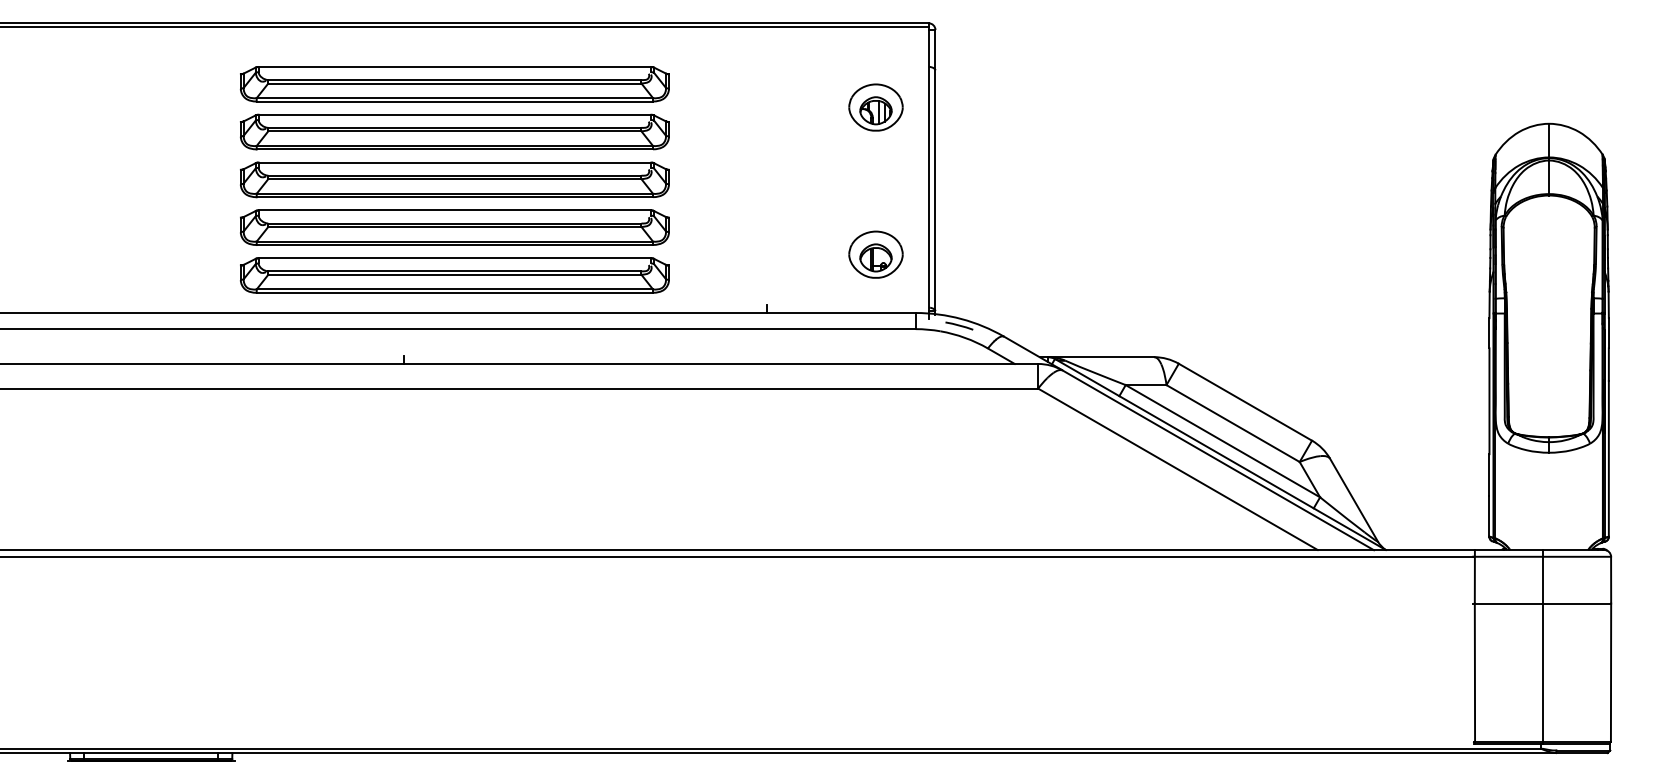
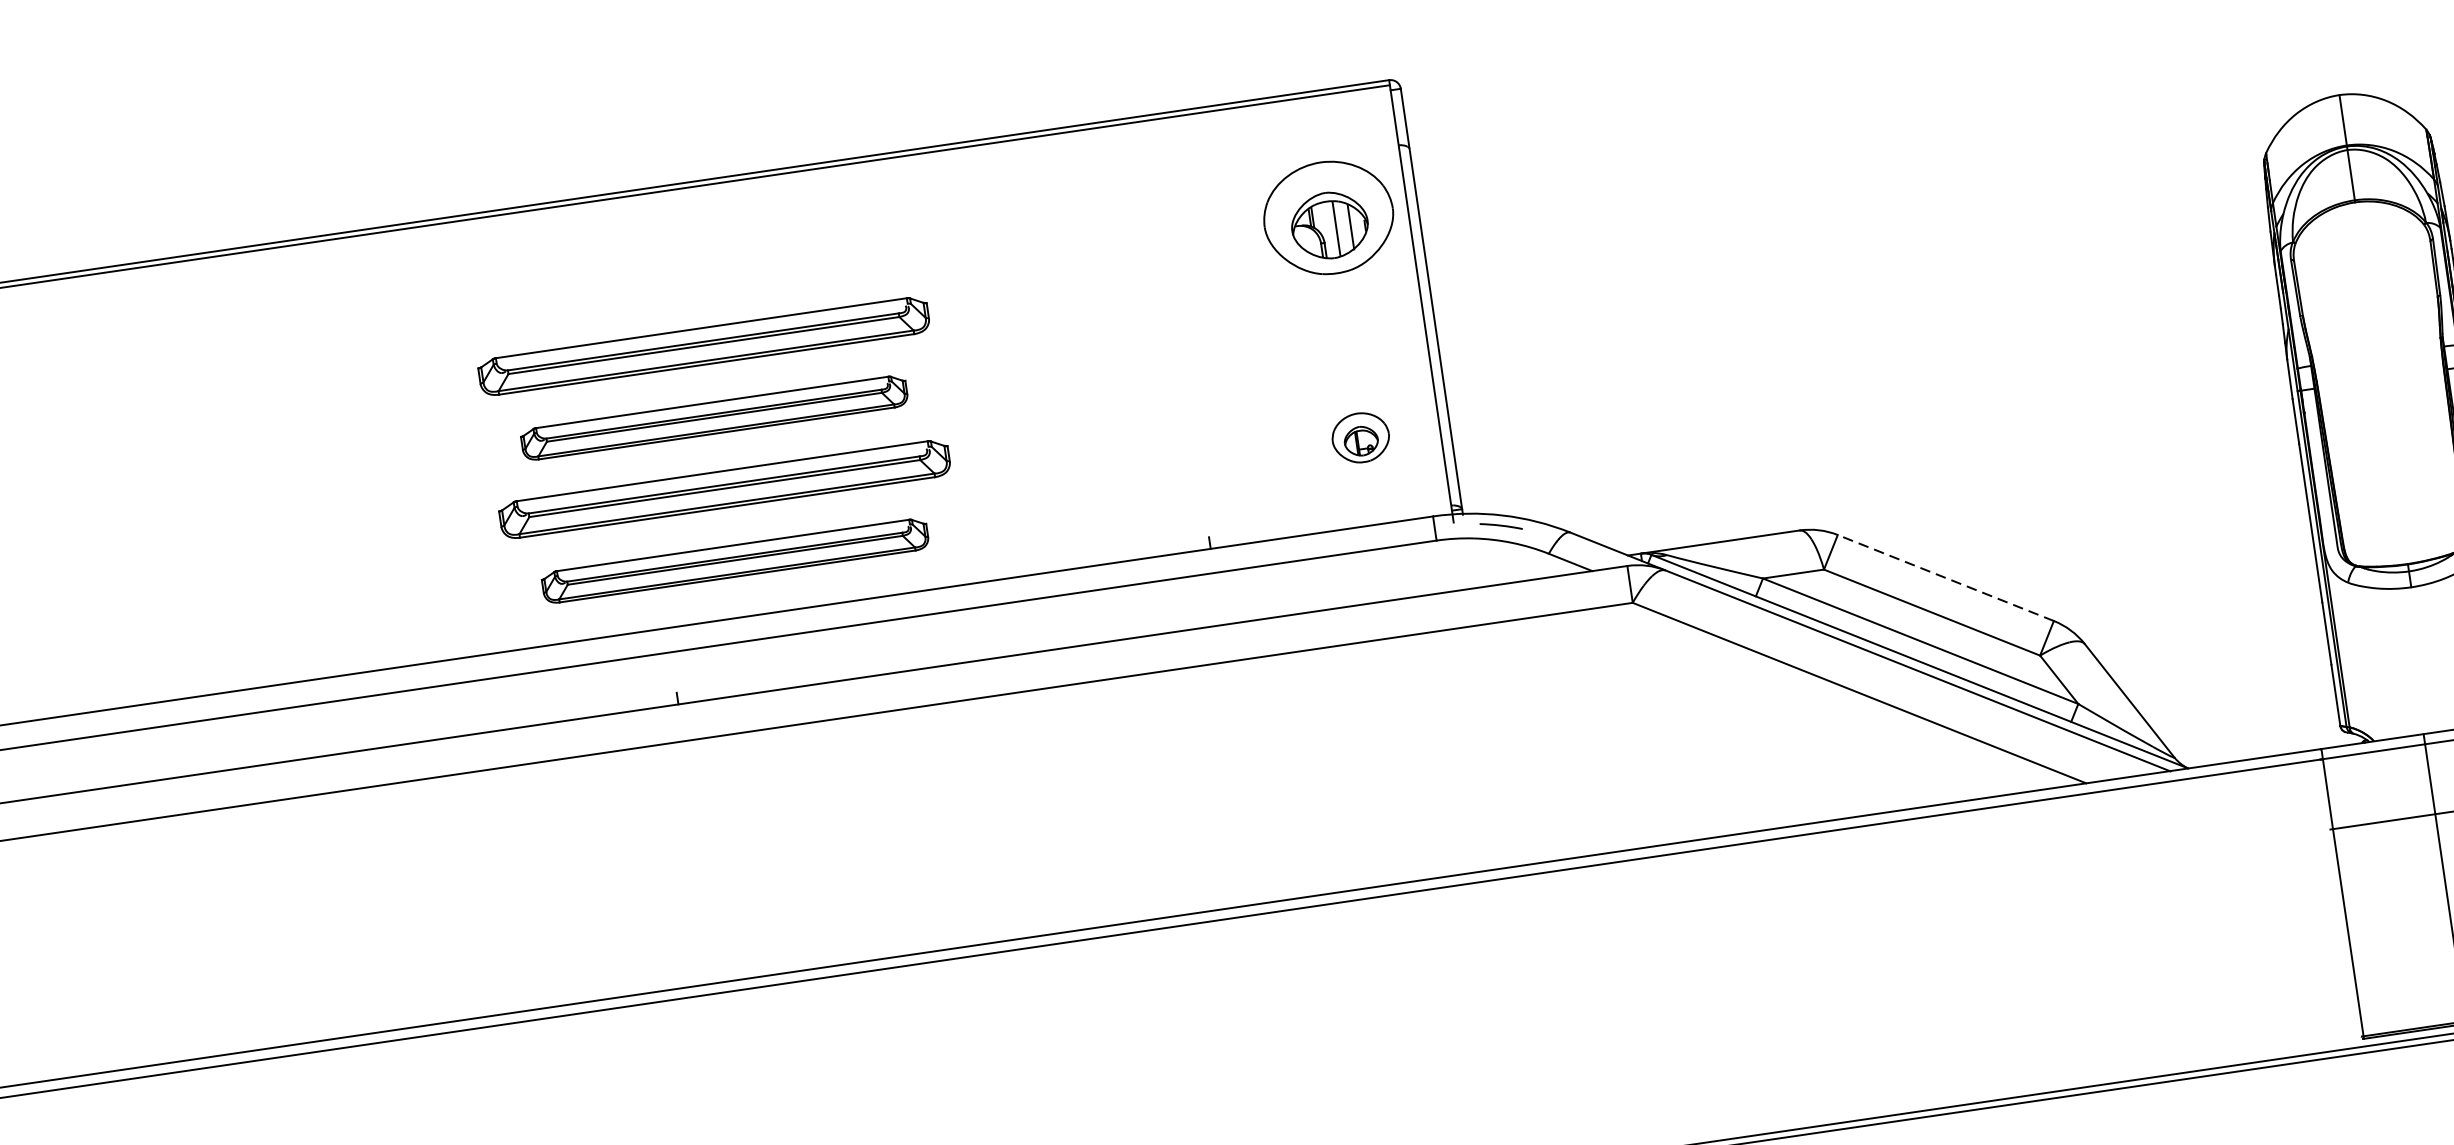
part: (454, 84) -> (693, 275), removed
part: (875, 107) -> (1327, 217), size x1.6
part: (454, 131) -> (703, 345), size x0.7
part: (454, 179) -> (713, 417), size x0.6
part: (454, 227) -> (724, 489), size x0.7
part: (875, 254) -> (1360, 437), size x0.7
part: (454, 275) -> (734, 561), size x0.6
line: (1245, 402) -> (1945, 578), solid -> dashed

